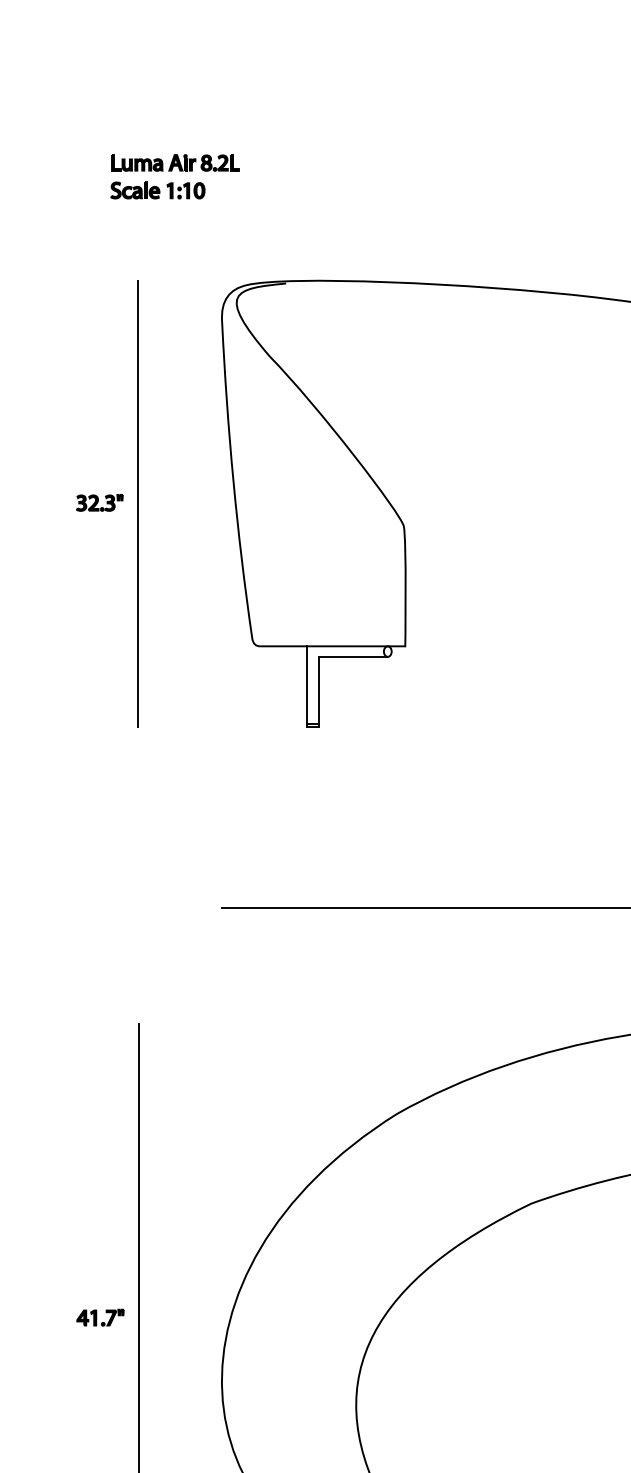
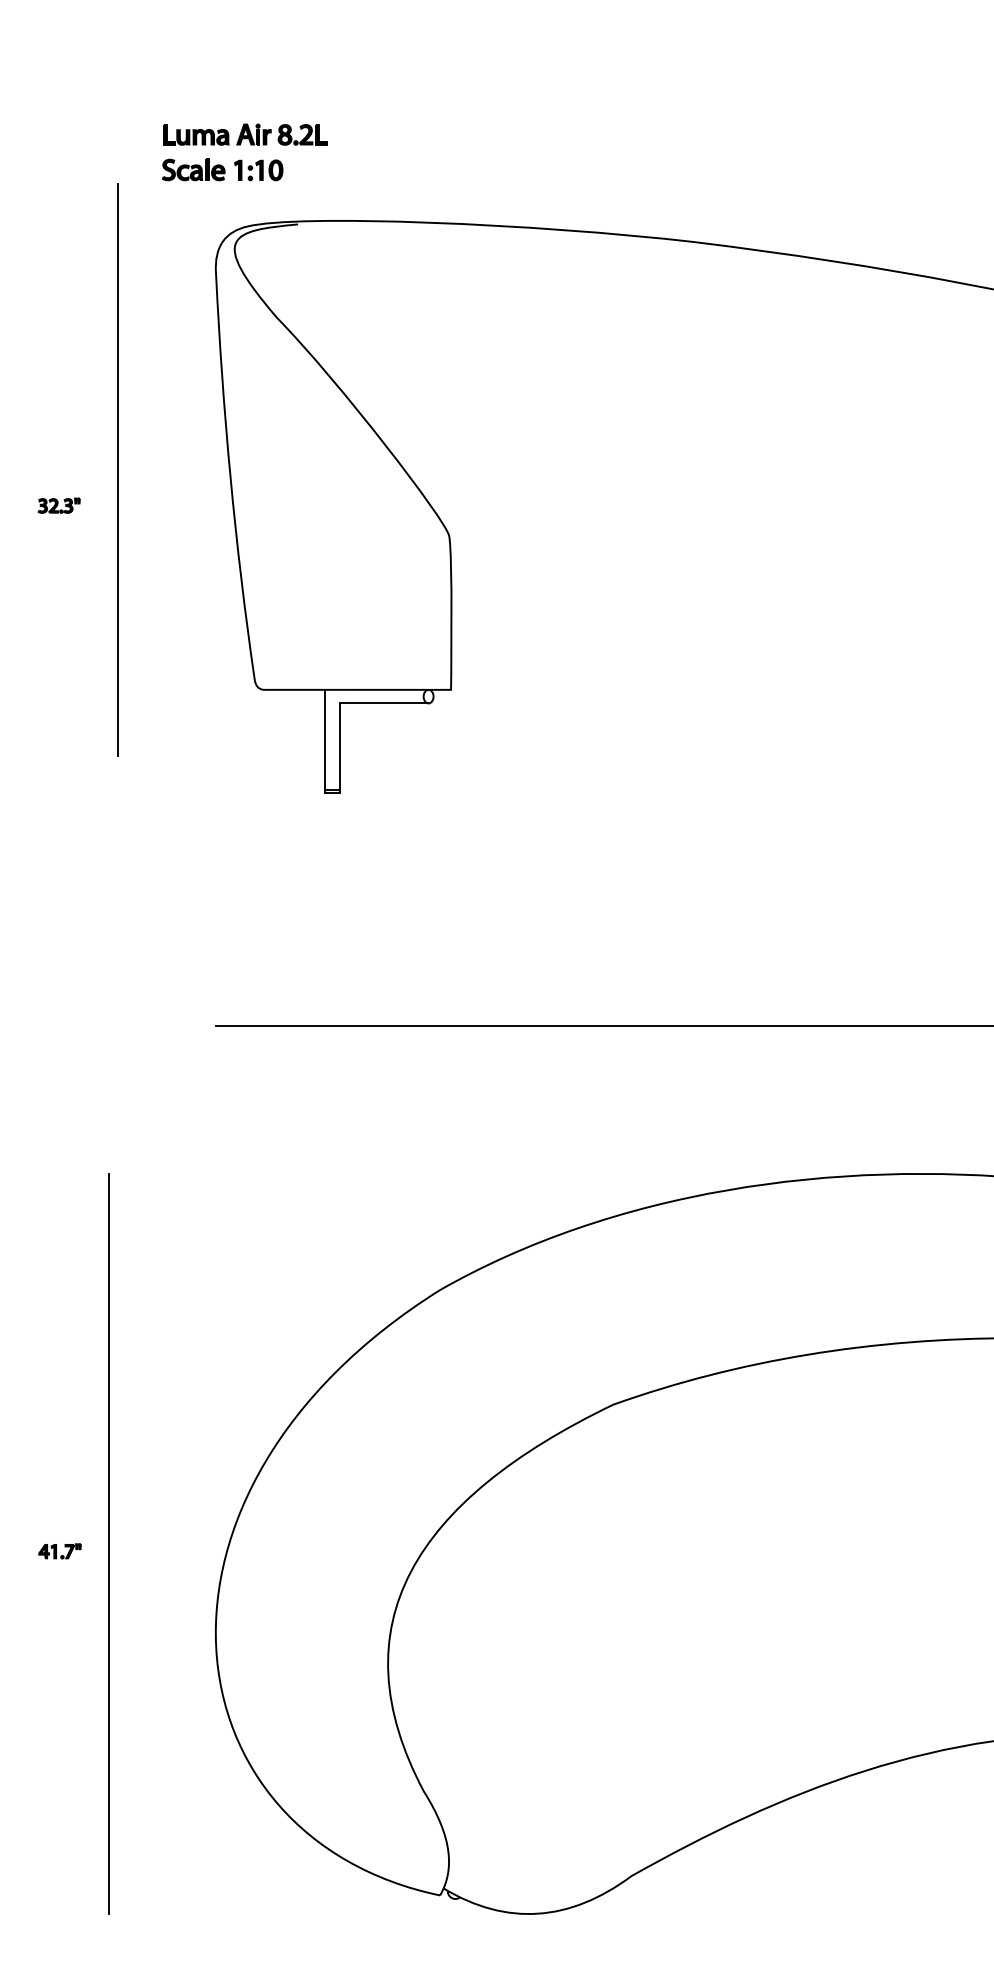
part: (172, 182) -> (241, 159), moved
part: (100, 502) -> (59, 505), size x0.7
line: (137, 503) -> (117, 469), moved
part: (100, 1317) -> (59, 1551), size x0.7

